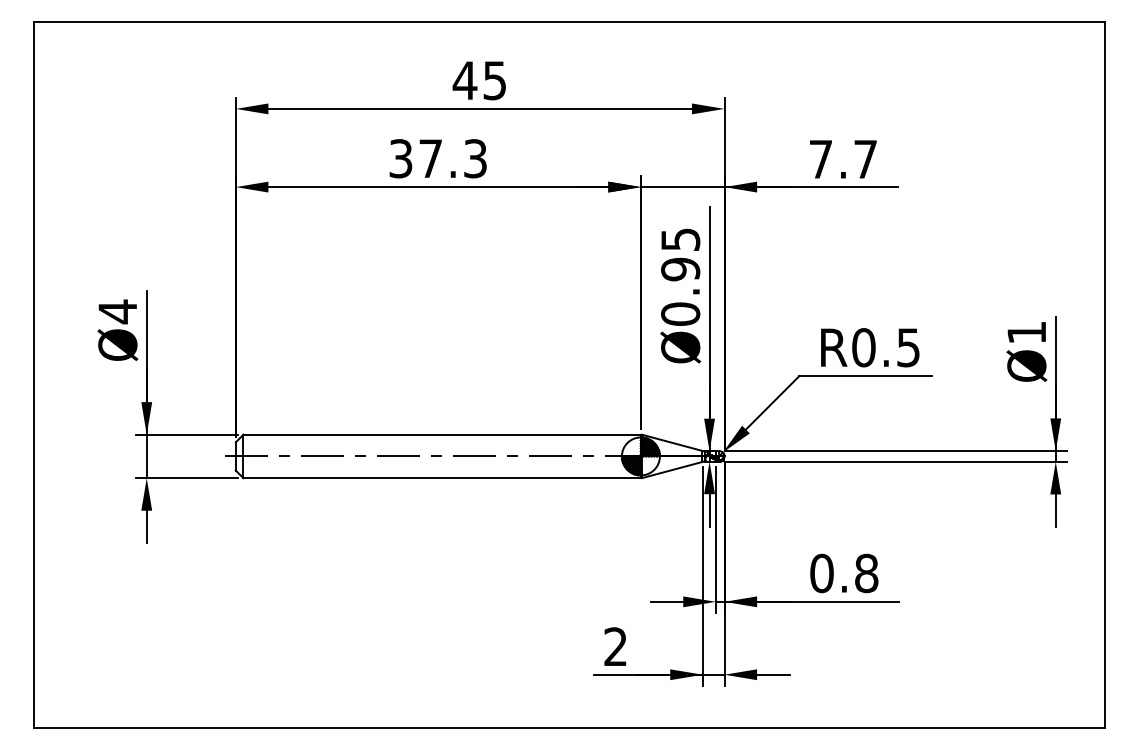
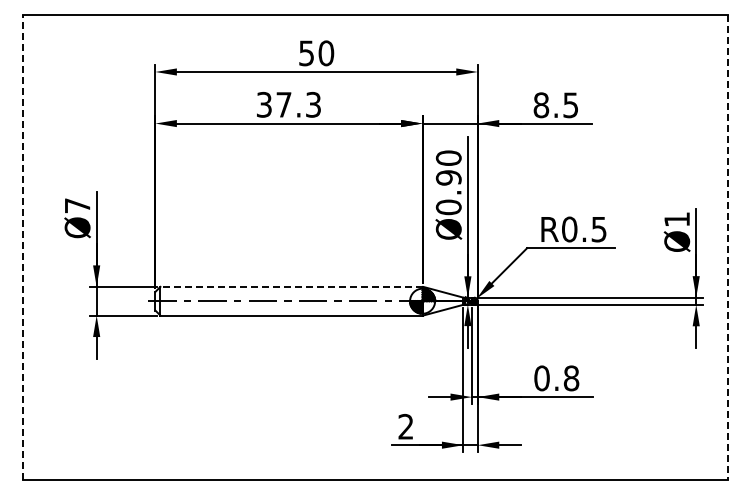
text: (480, 80) -> (316, 53), 45 -> 50
text: (842, 159) -> (555, 105), 7.7 -> 8.5
text: (680, 238) -> (448, 157), Ø0.95 -> Ø0.90
text: (117, 311) -> (77, 205), Ø4 -> Ø7
line: (34, 375) -> (22, 247), solid -> dashed
line: (1104, 375) -> (728, 247), solid -> dashed
line: (442, 434) -> (291, 286), solid -> dashed

